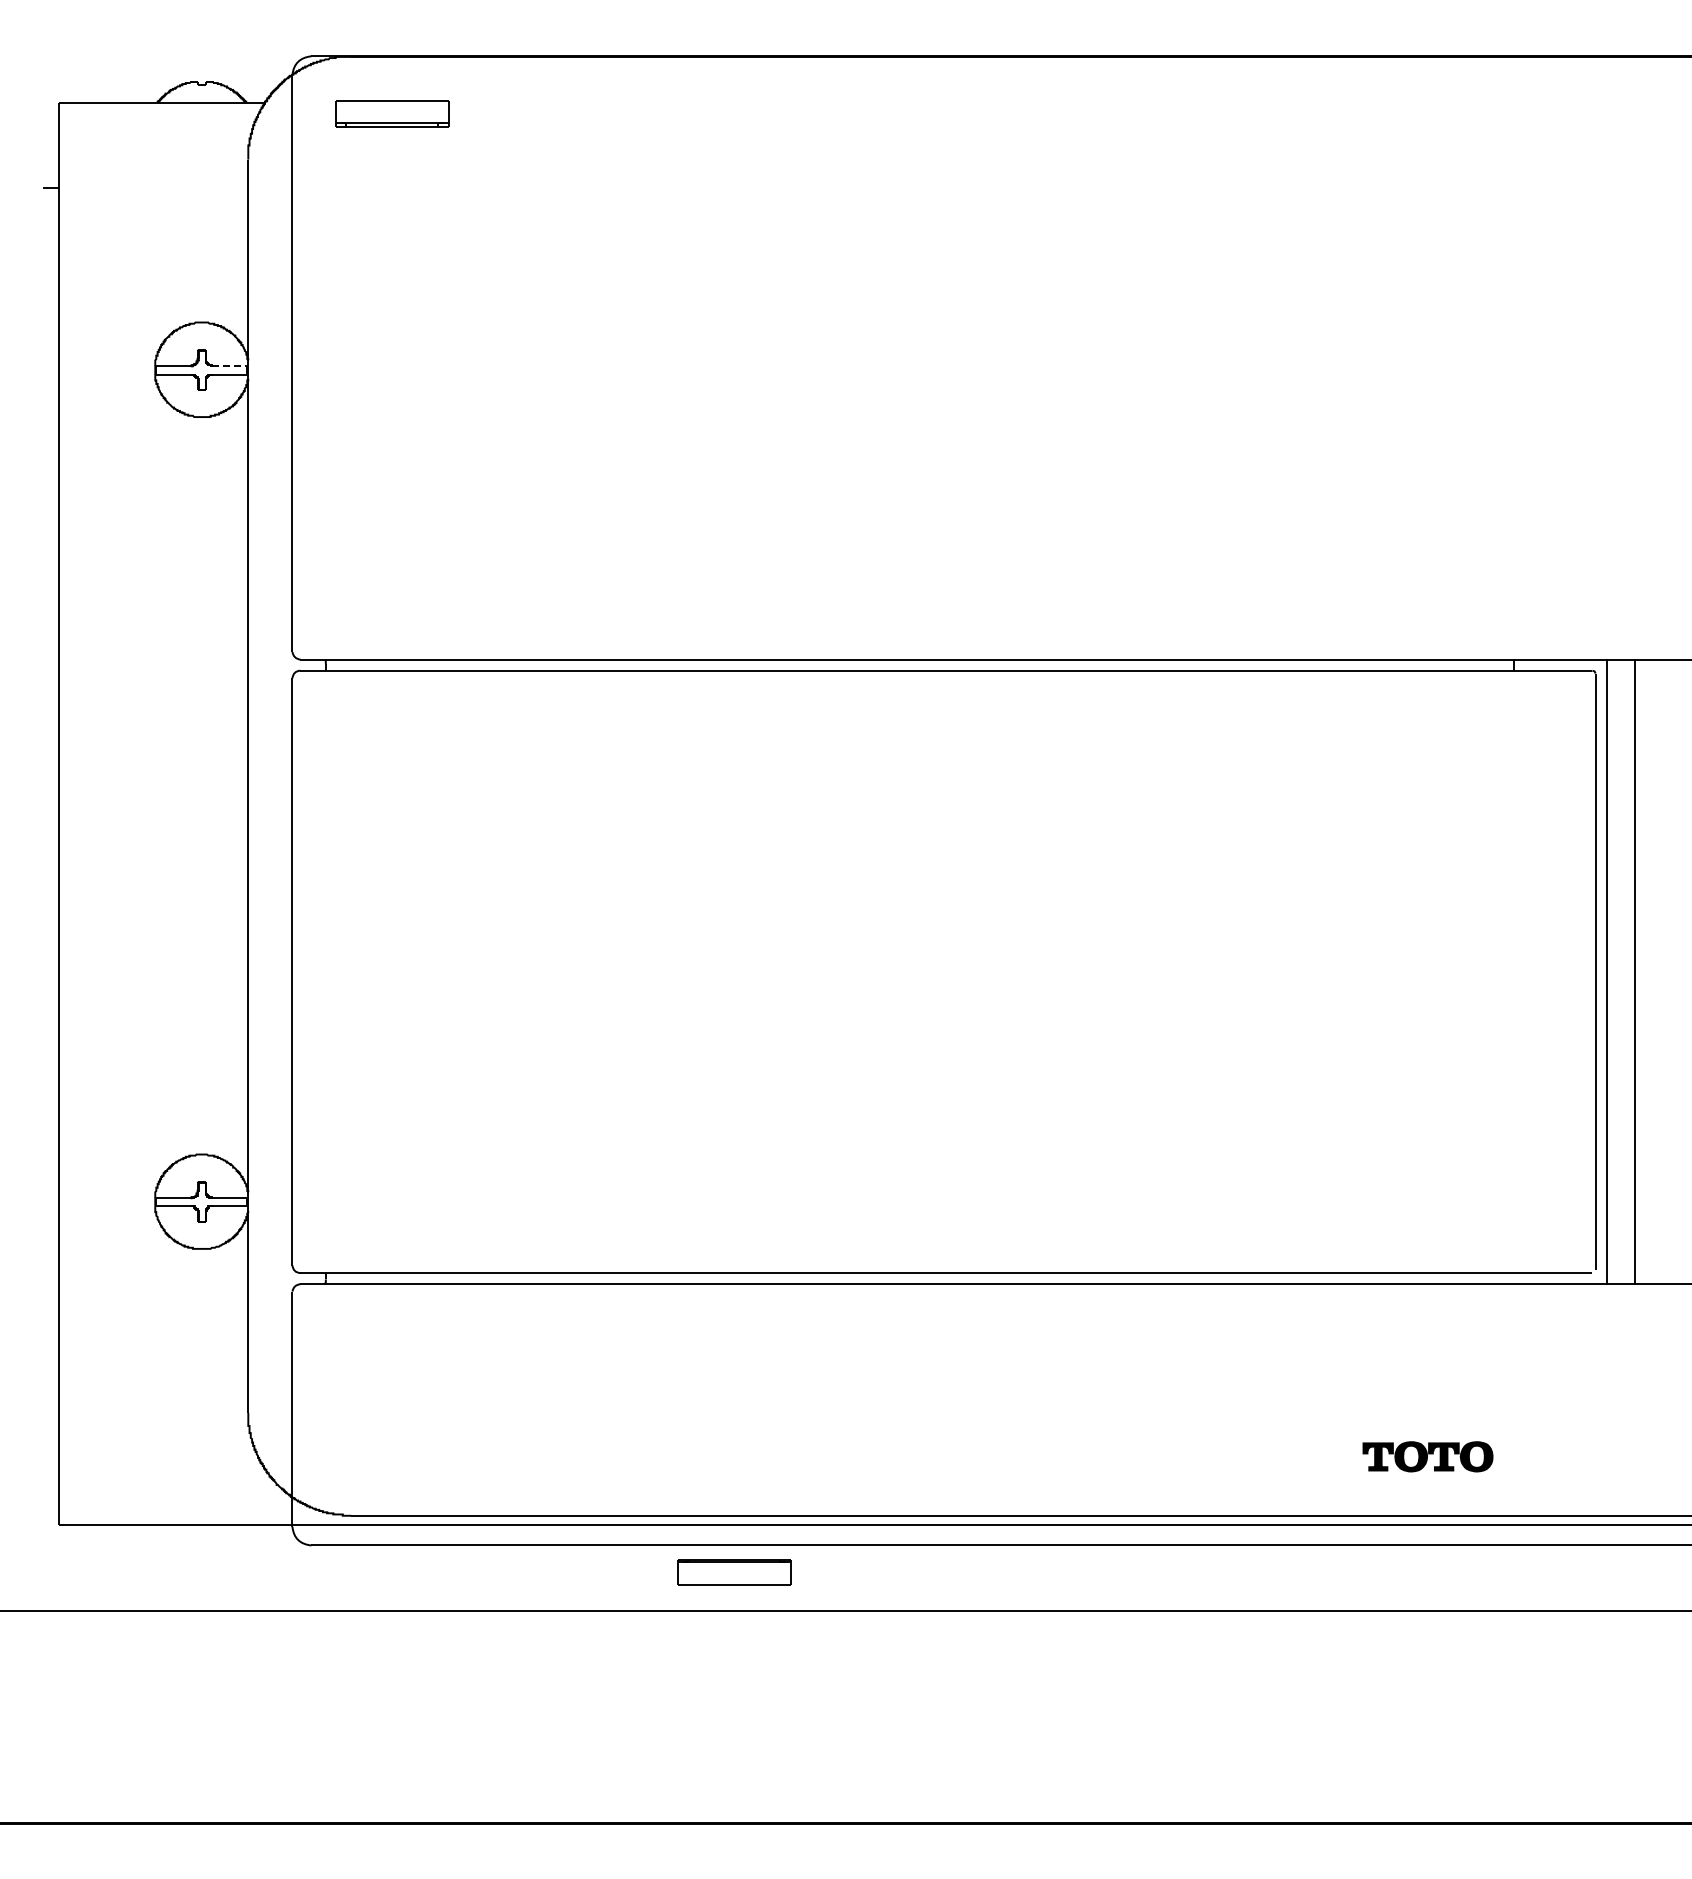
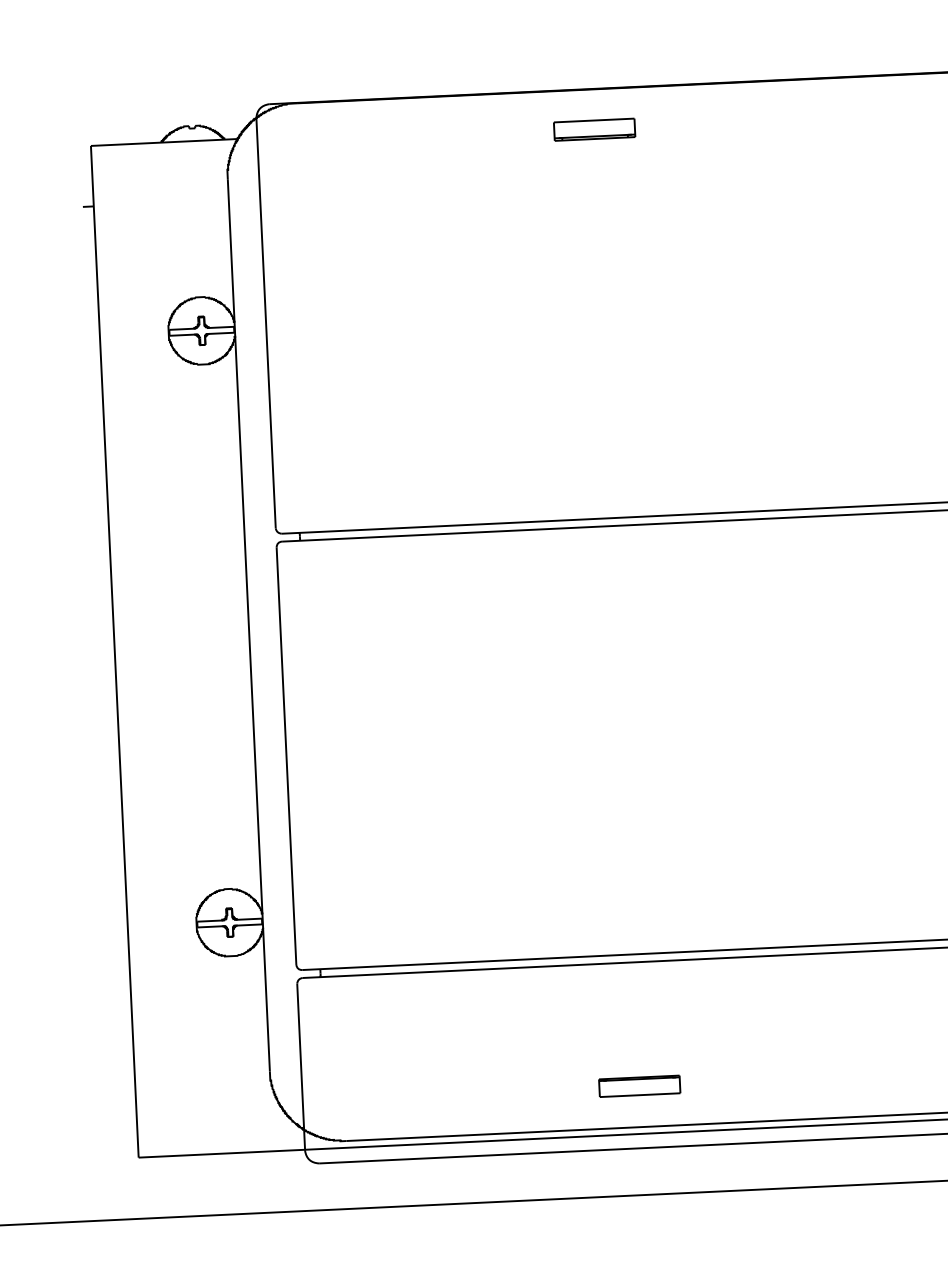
part: (392, 113) -> (594, 129), moved
line: (229, 366) -> (221, 327), dashed -> solid
part: (734, 1572) -> (640, 1086), moved

